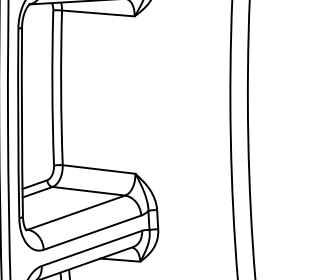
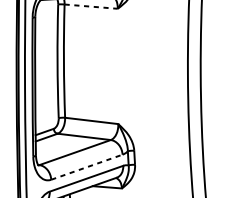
line: (98, 13) -> (91, 6), solid -> dashed
line: (92, 232) -> (86, 167), solid -> dashed

